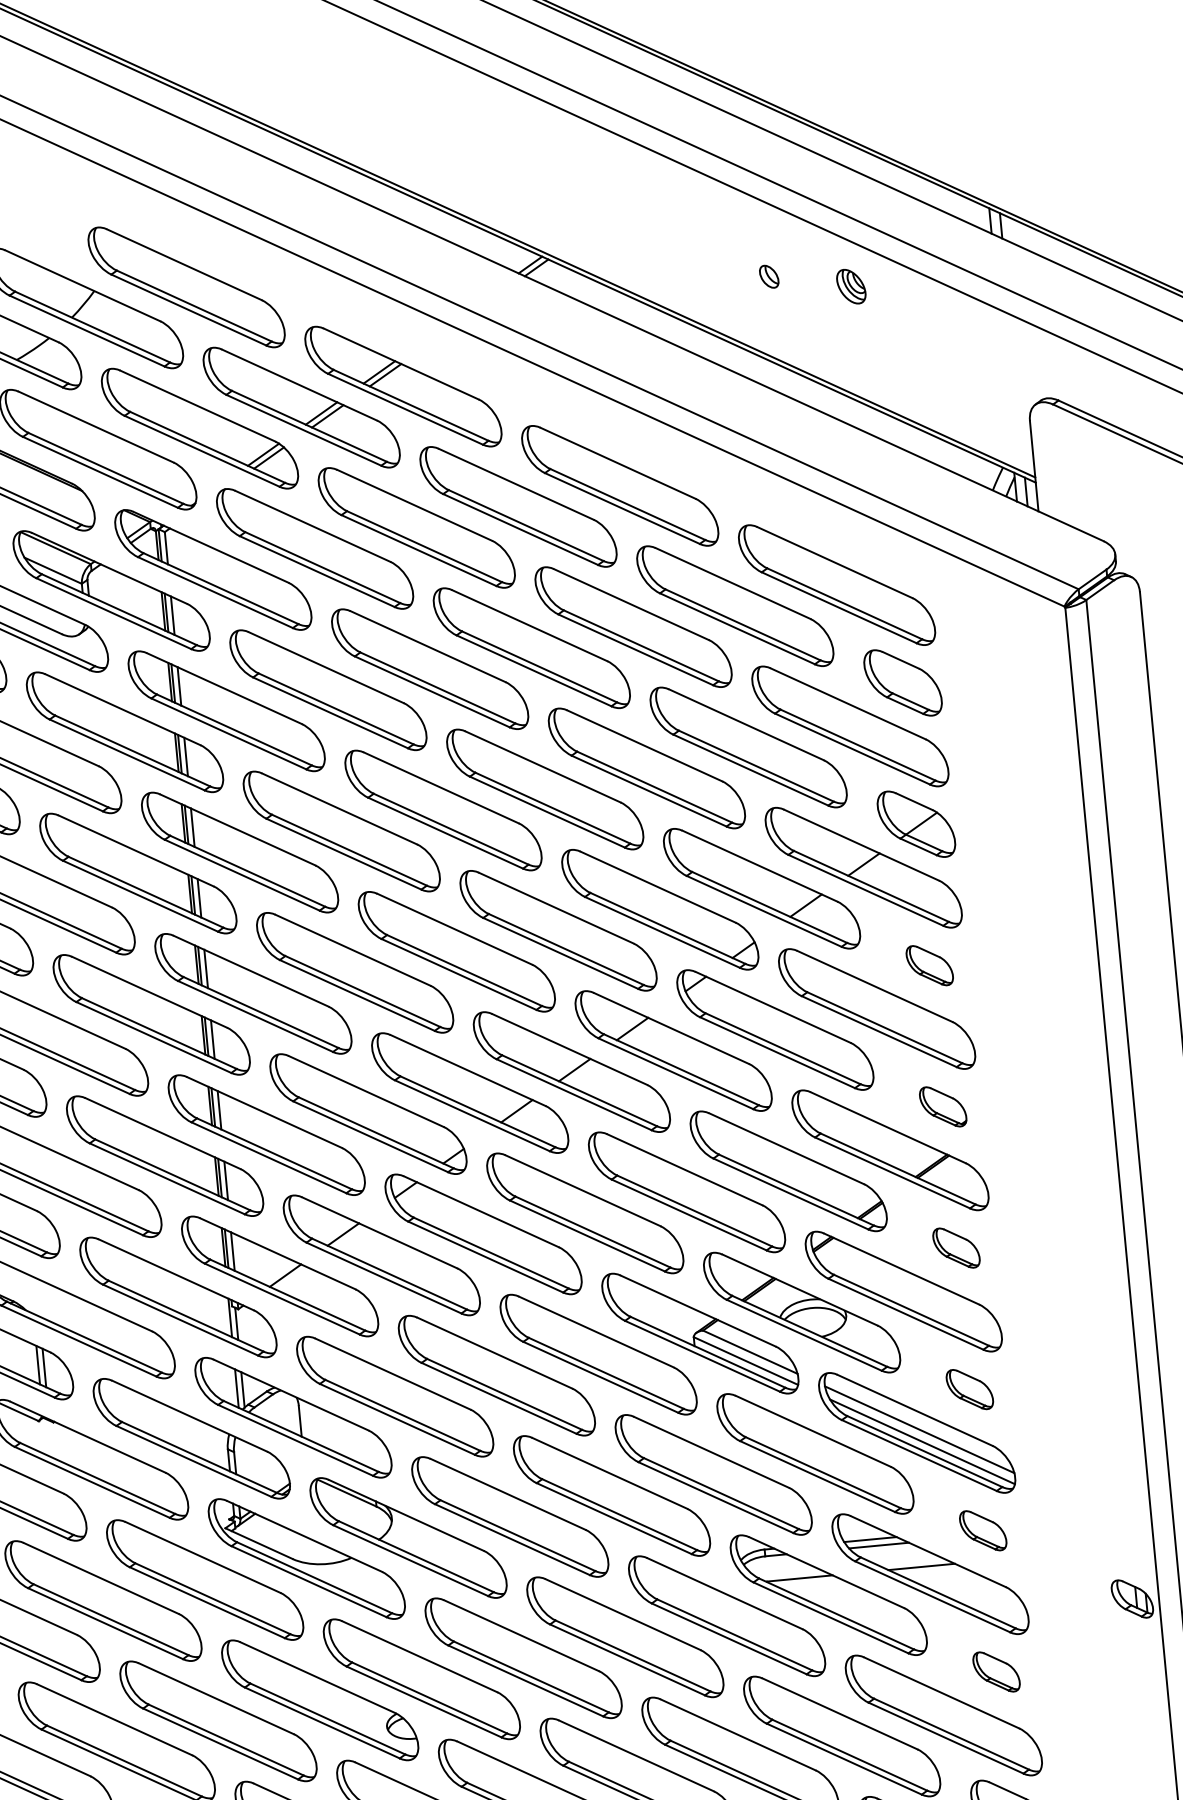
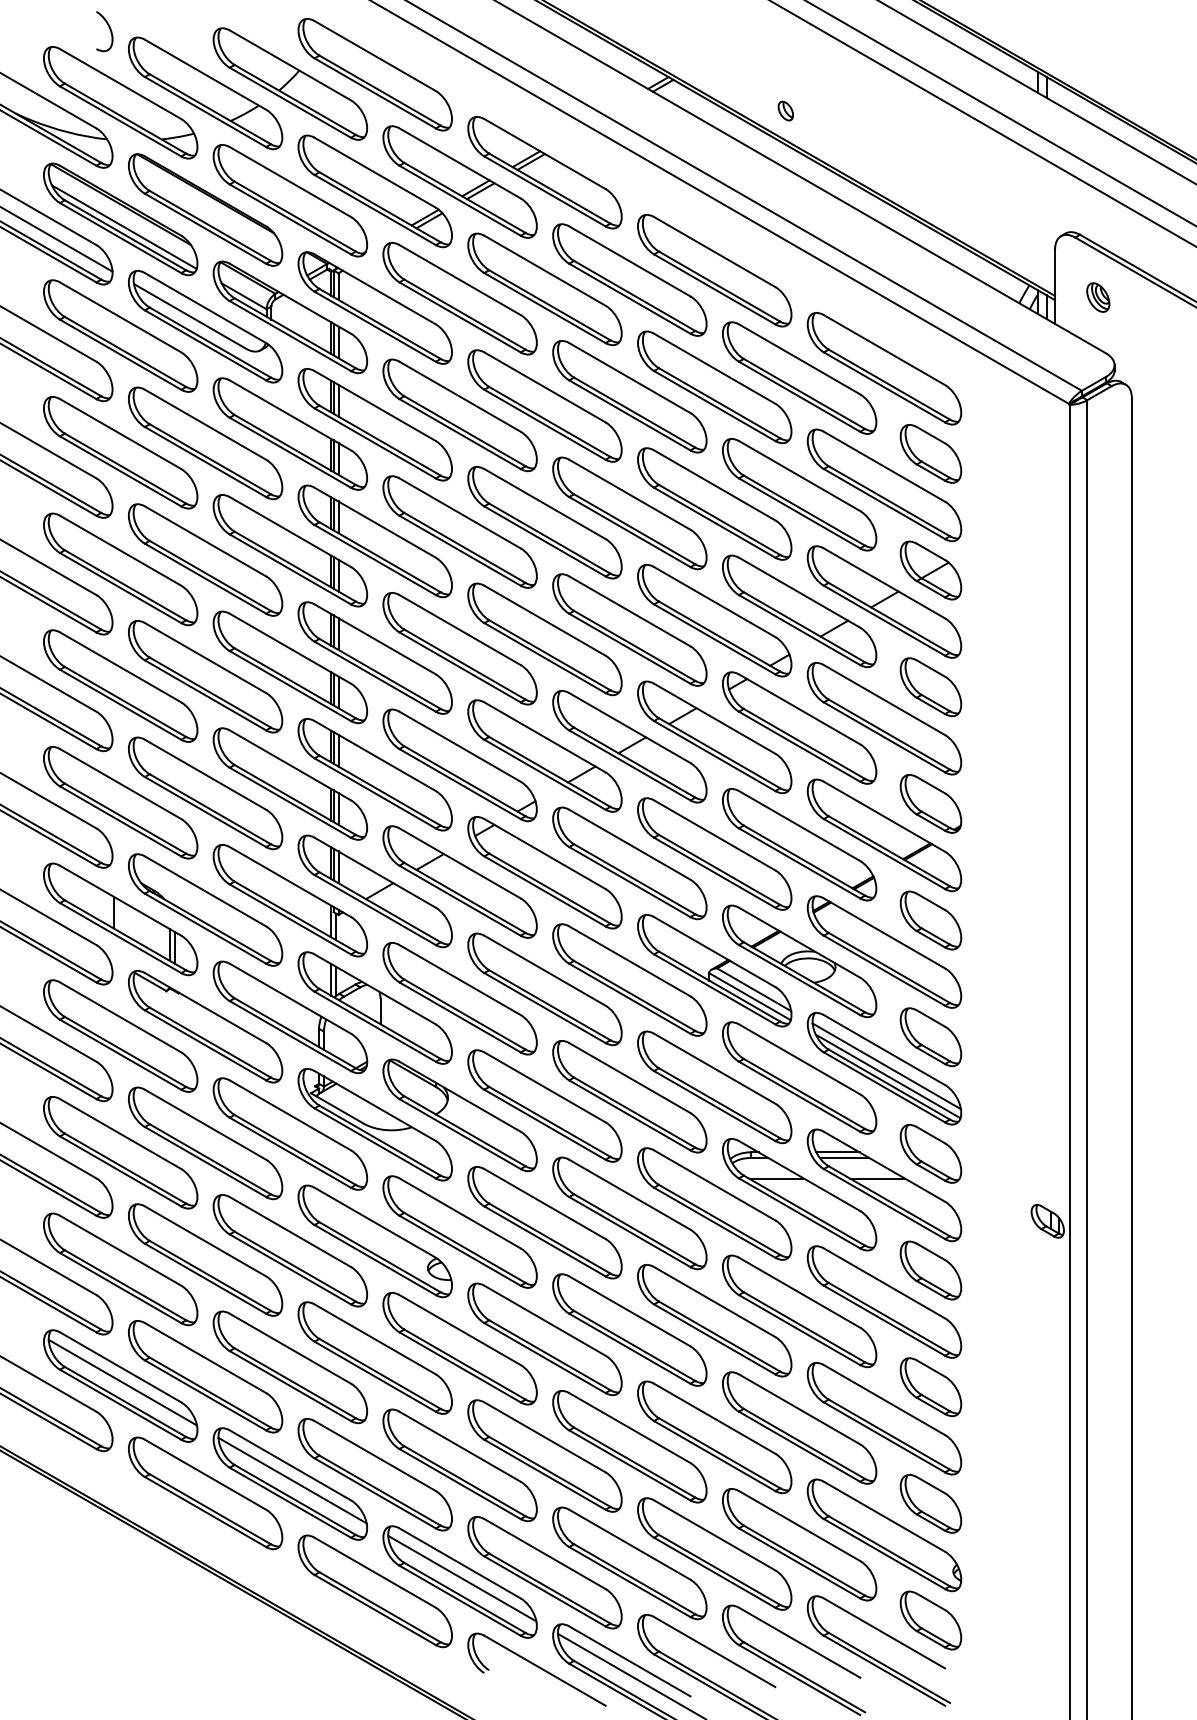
part: (768, 276) -> (785, 110), moved
part: (851, 286) -> (1098, 297), moved
part: (929, 965) -> (930, 687), size x1.67
part: (942, 1106) -> (930, 803), size x1.67
part: (955, 1248) -> (930, 920), size x1.67
part: (969, 1389) -> (930, 1037), size x1.67
part: (982, 1530) -> (930, 1153), size x1.67
part: (995, 1672) -> (930, 1270), size x1.67

